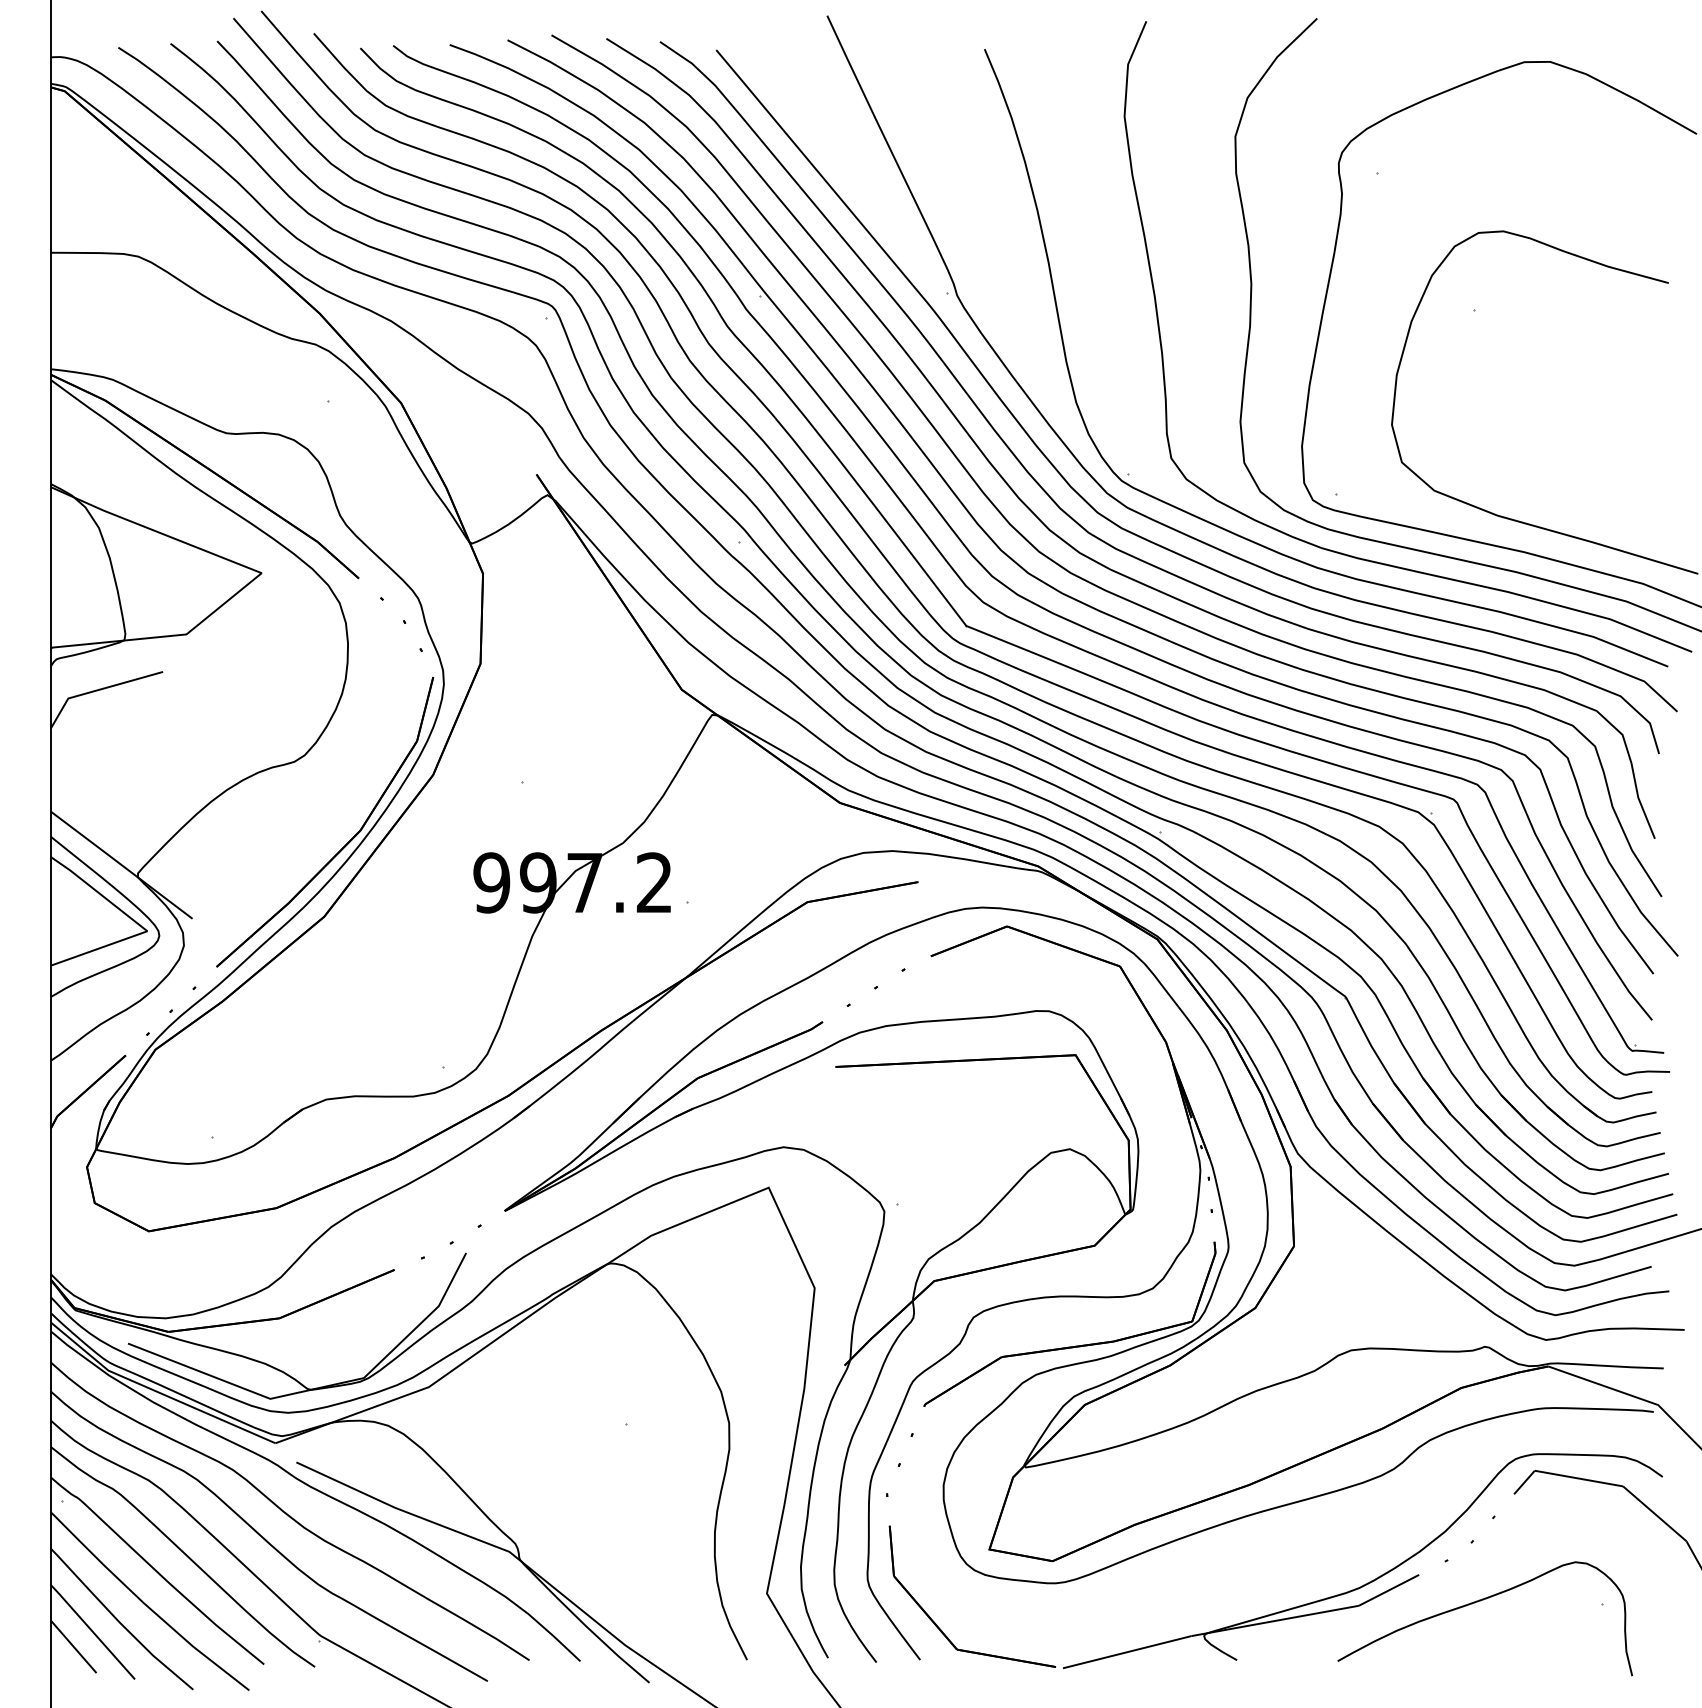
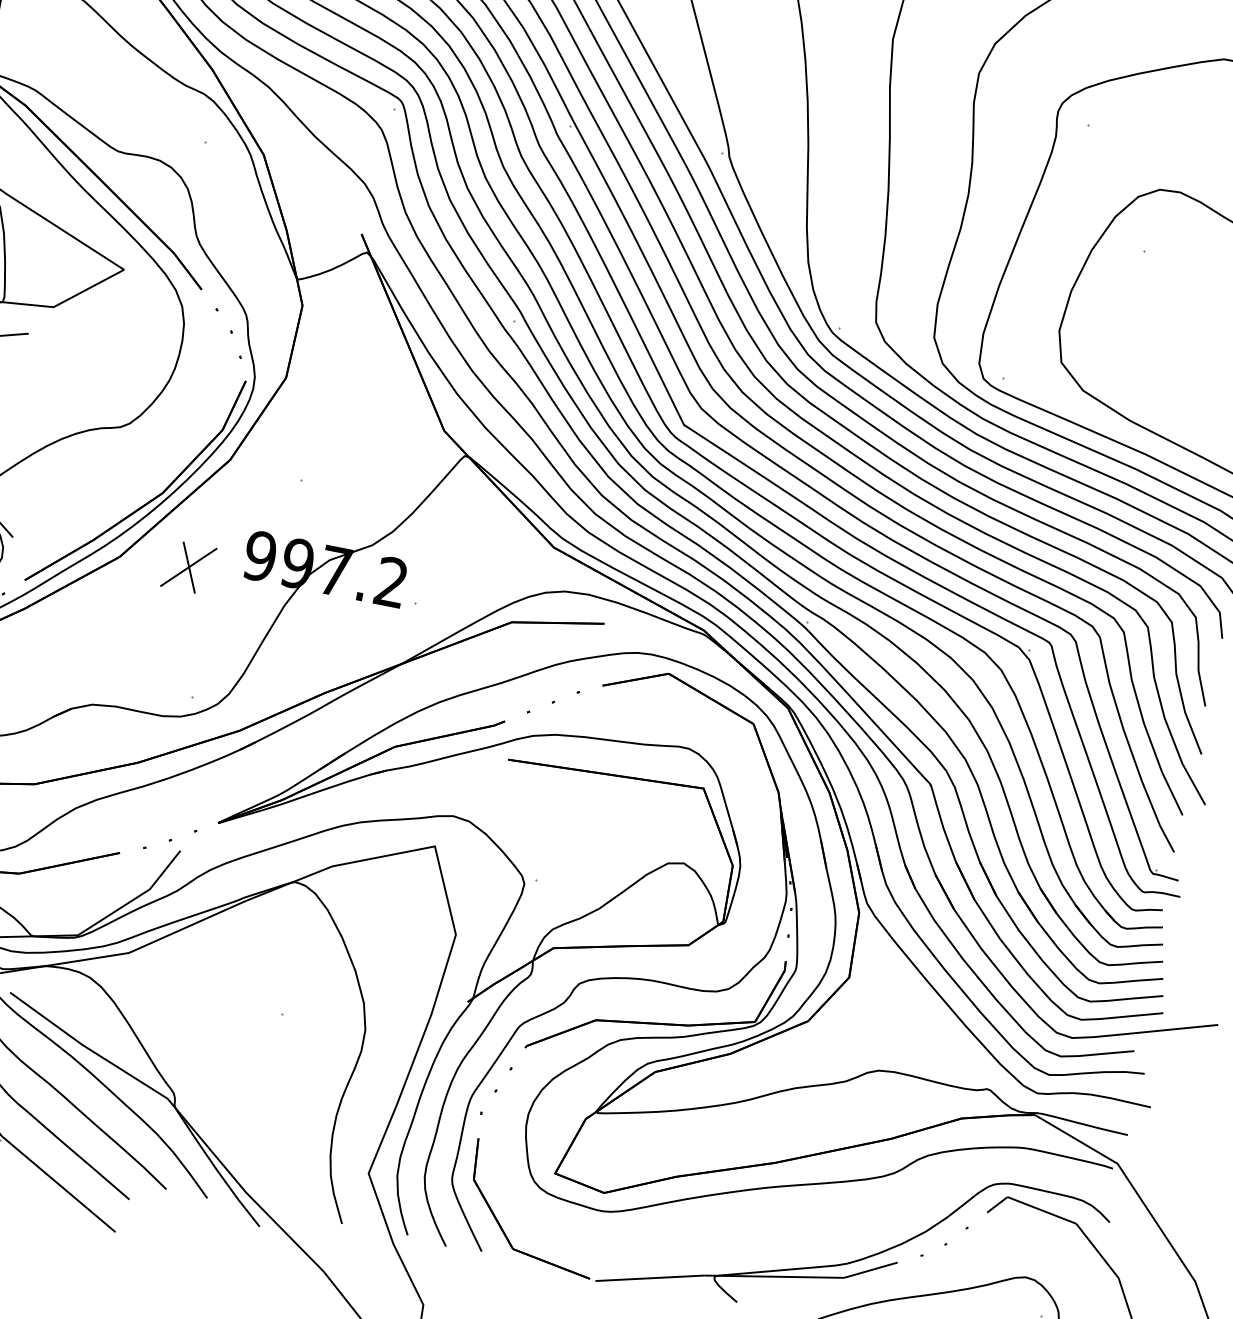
part: (408, 912) -> (188, 566), added

